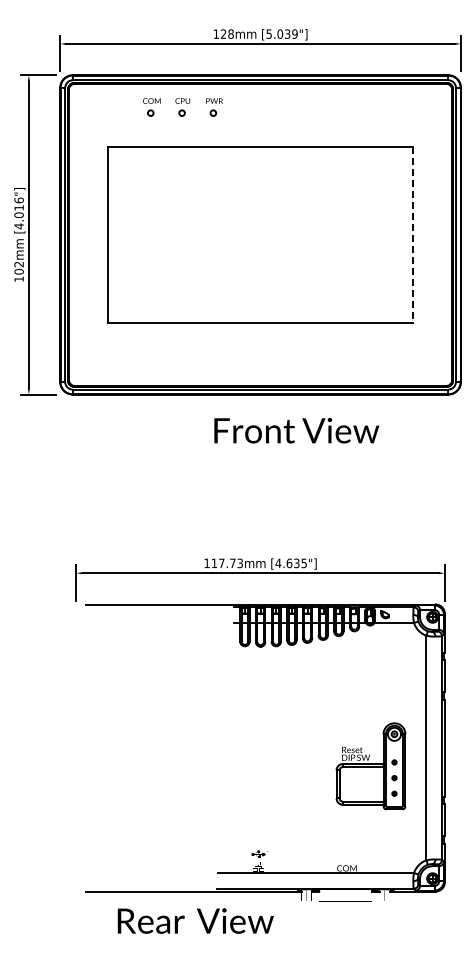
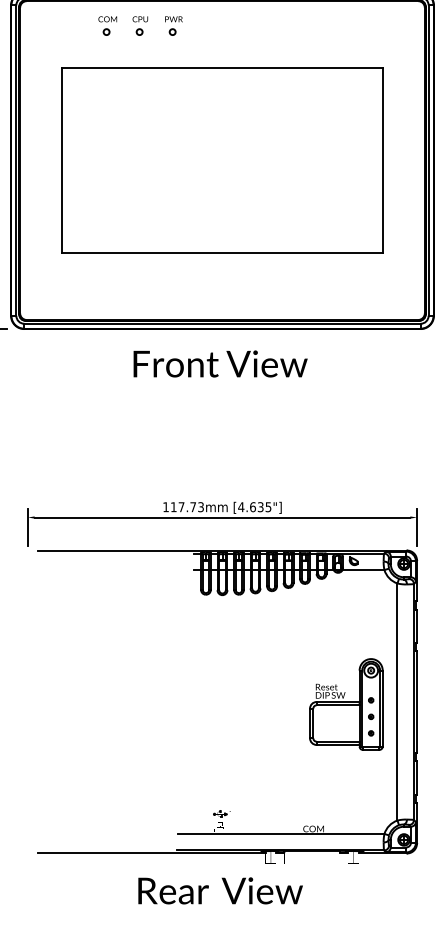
line: (413, 234) -> (383, 160), dashed -> solid
text: (296, 430) -> (220, 363), moved
part: (370, 766) -> (345, 704), moved
text: (195, 920) -> (220, 890), moved

